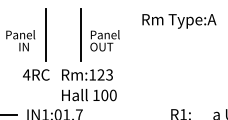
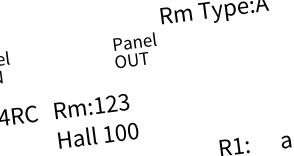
line: (45, 34) -> (23, 55), removed
line: (81, 34) -> (75, 48), removed
text: (104, 40) -> (134, 50), moved

